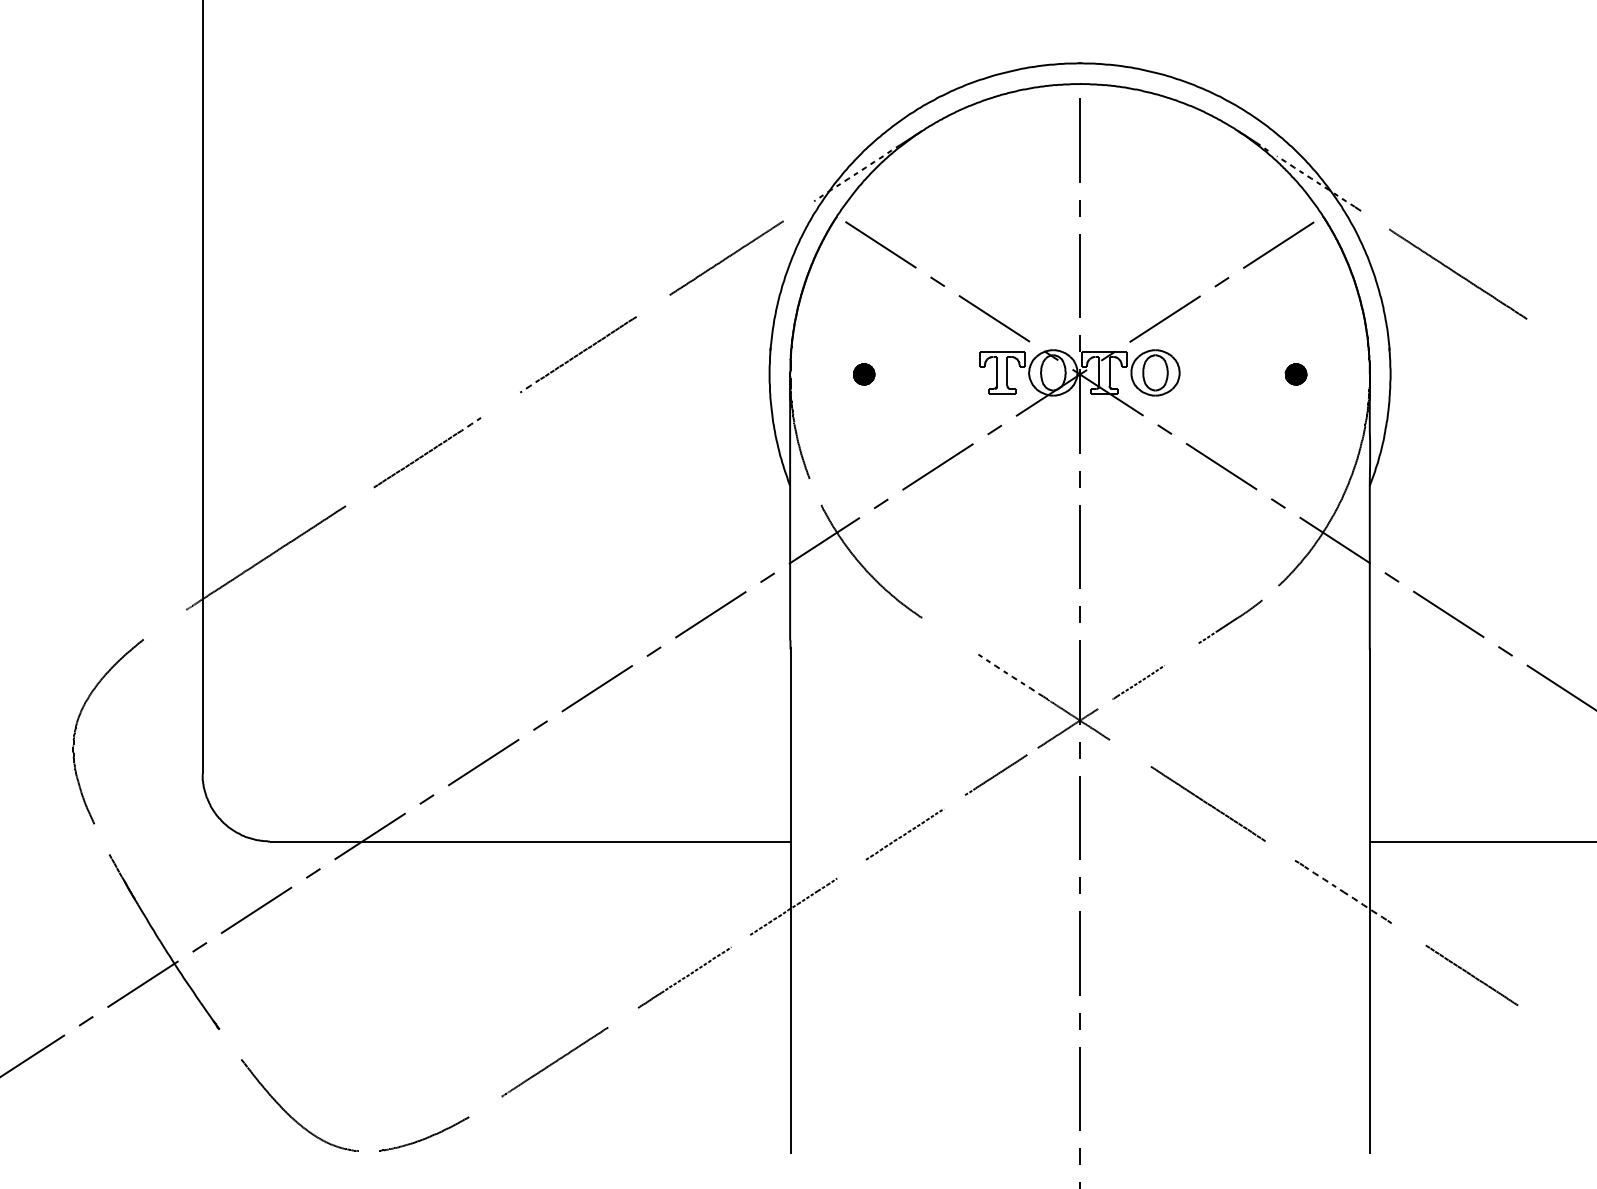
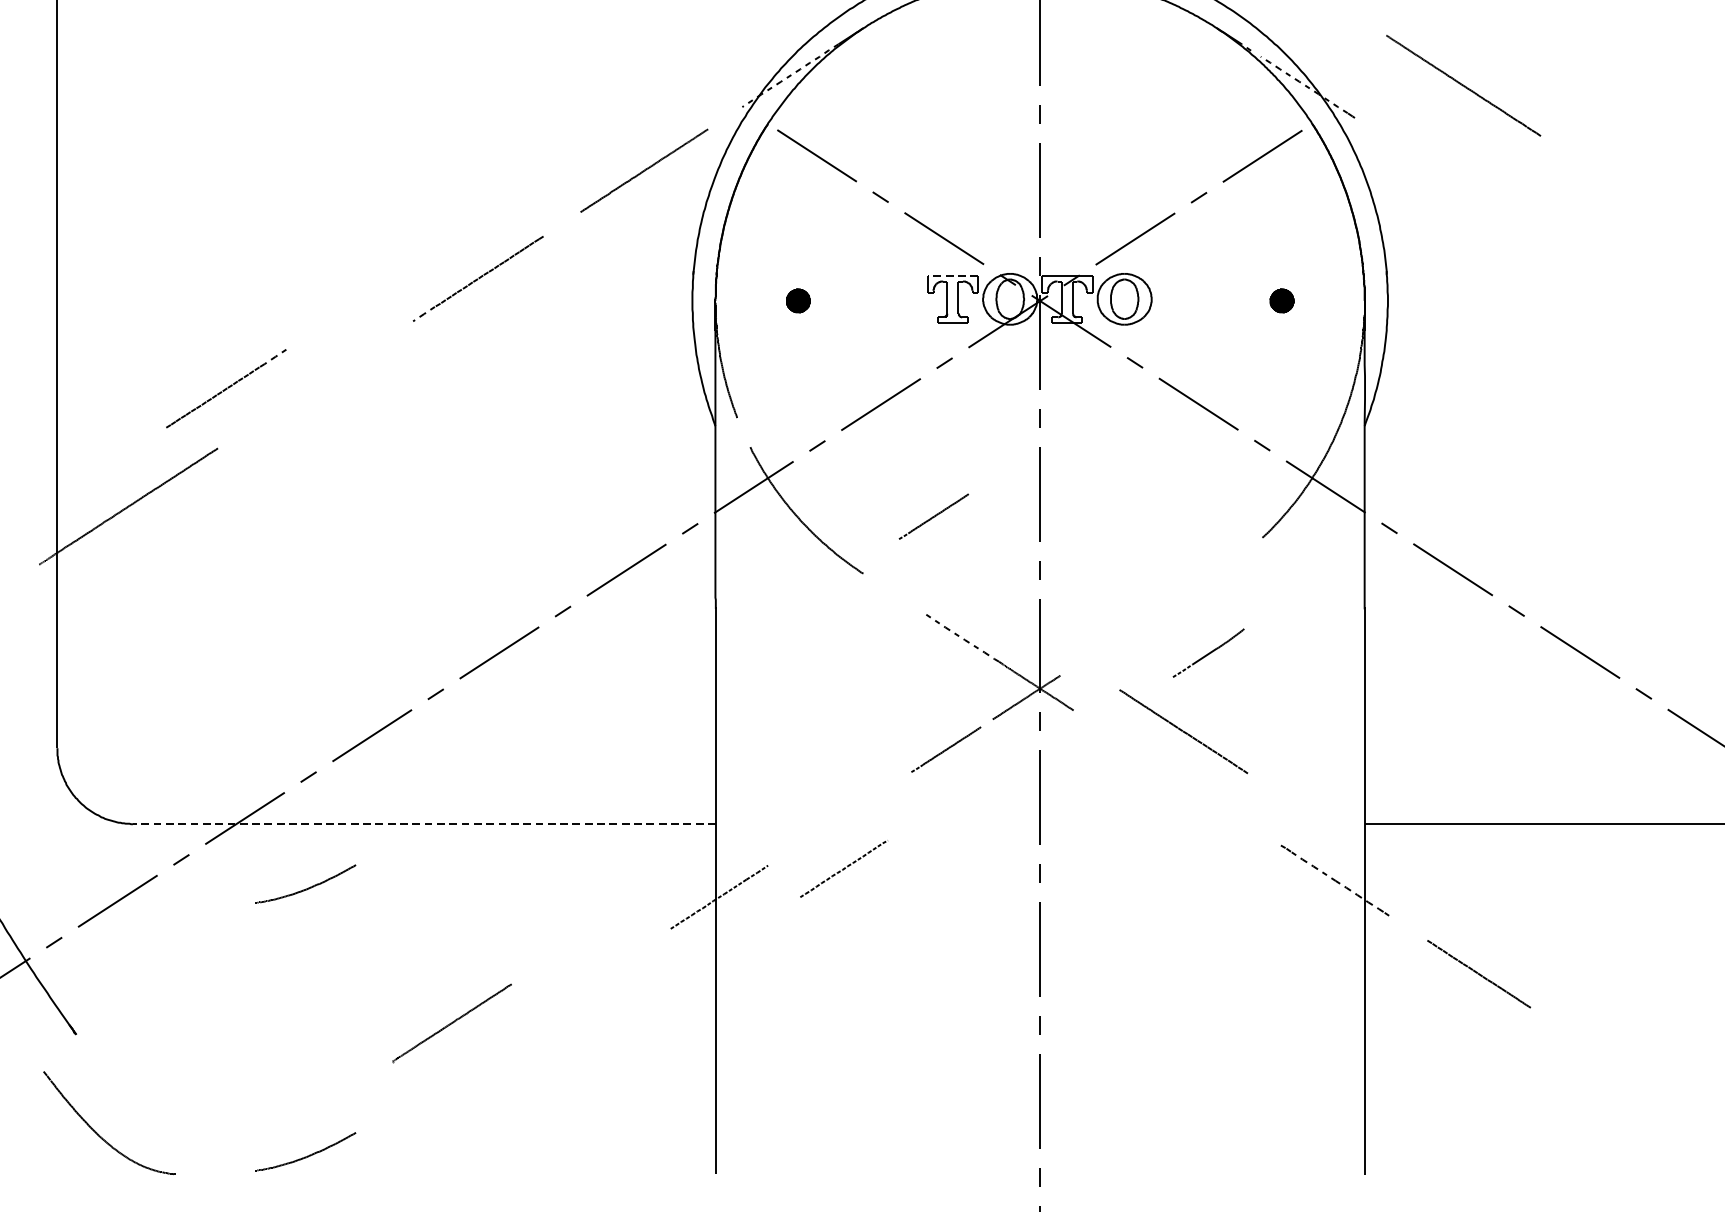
line: (1458, 273) -> (1464, 84), moved
line: (1001, 351) -> (952, 275), solid -> dashed
line: (427, 452) -> (226, 388), moved
line: (984, 566) -> (933, 516), added
part: (1230, 621) -> (1208, 652), moved
part: (1138, 682) -> (1105, 646), removed
line: (1207, 803) -> (1182, 731), moved
part: (904, 834) -> (843, 868), moved
line: (529, 841) -> (423, 824), solid -> dashed
part: (424, 894) -> (305, 883), added
part: (684, 977) -> (597, 976), removed
line: (554, 1062) -> (451, 1023), moved
part: (293, 1117) -> (102, 1136), moved

